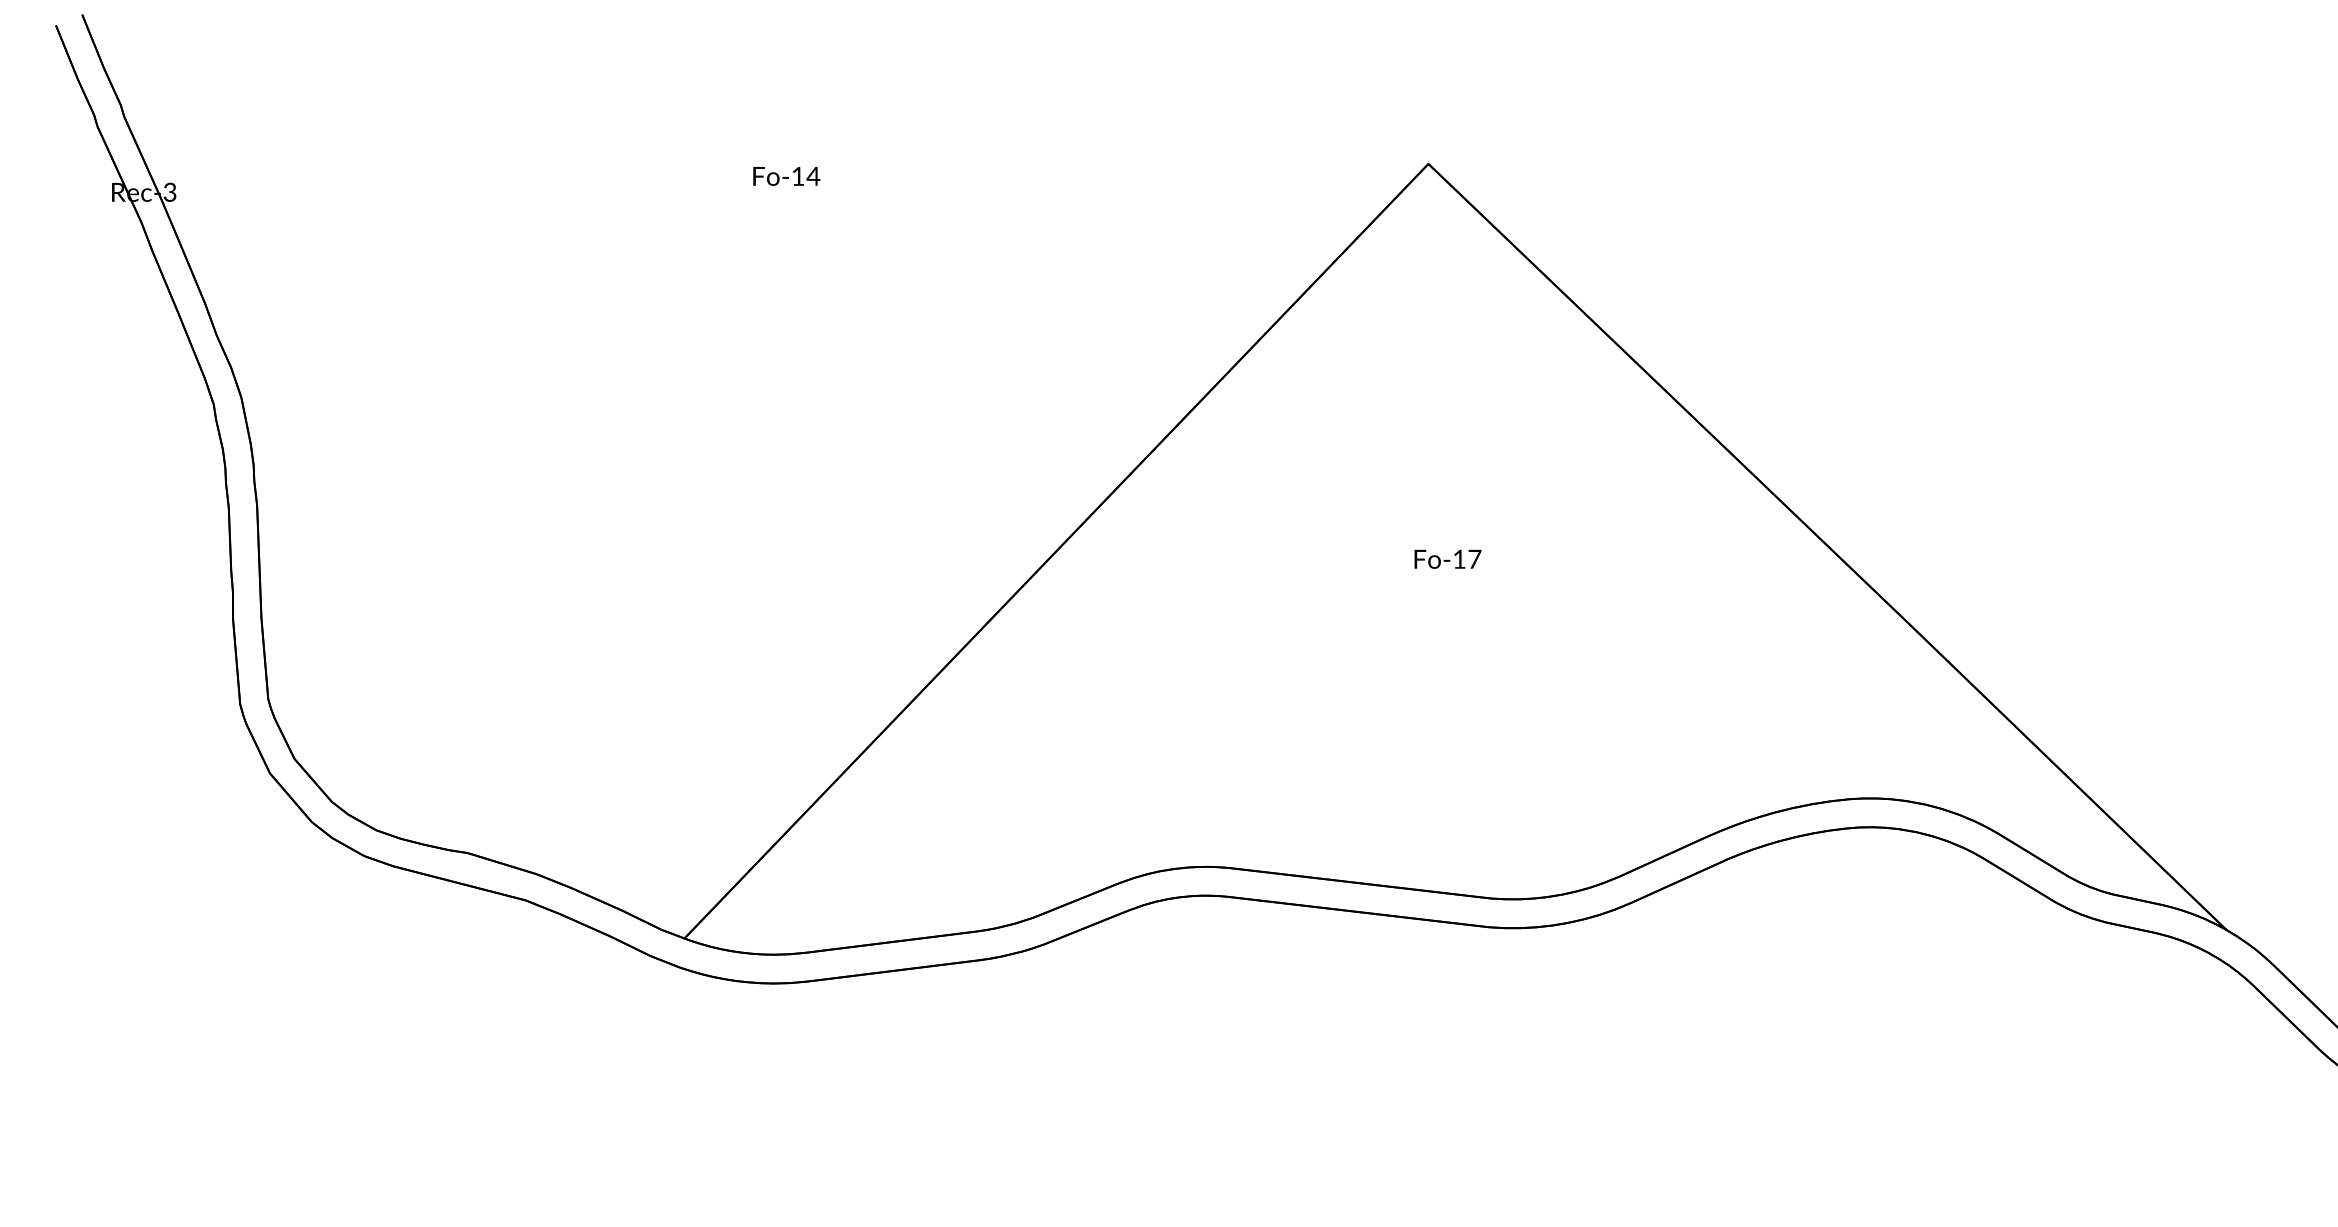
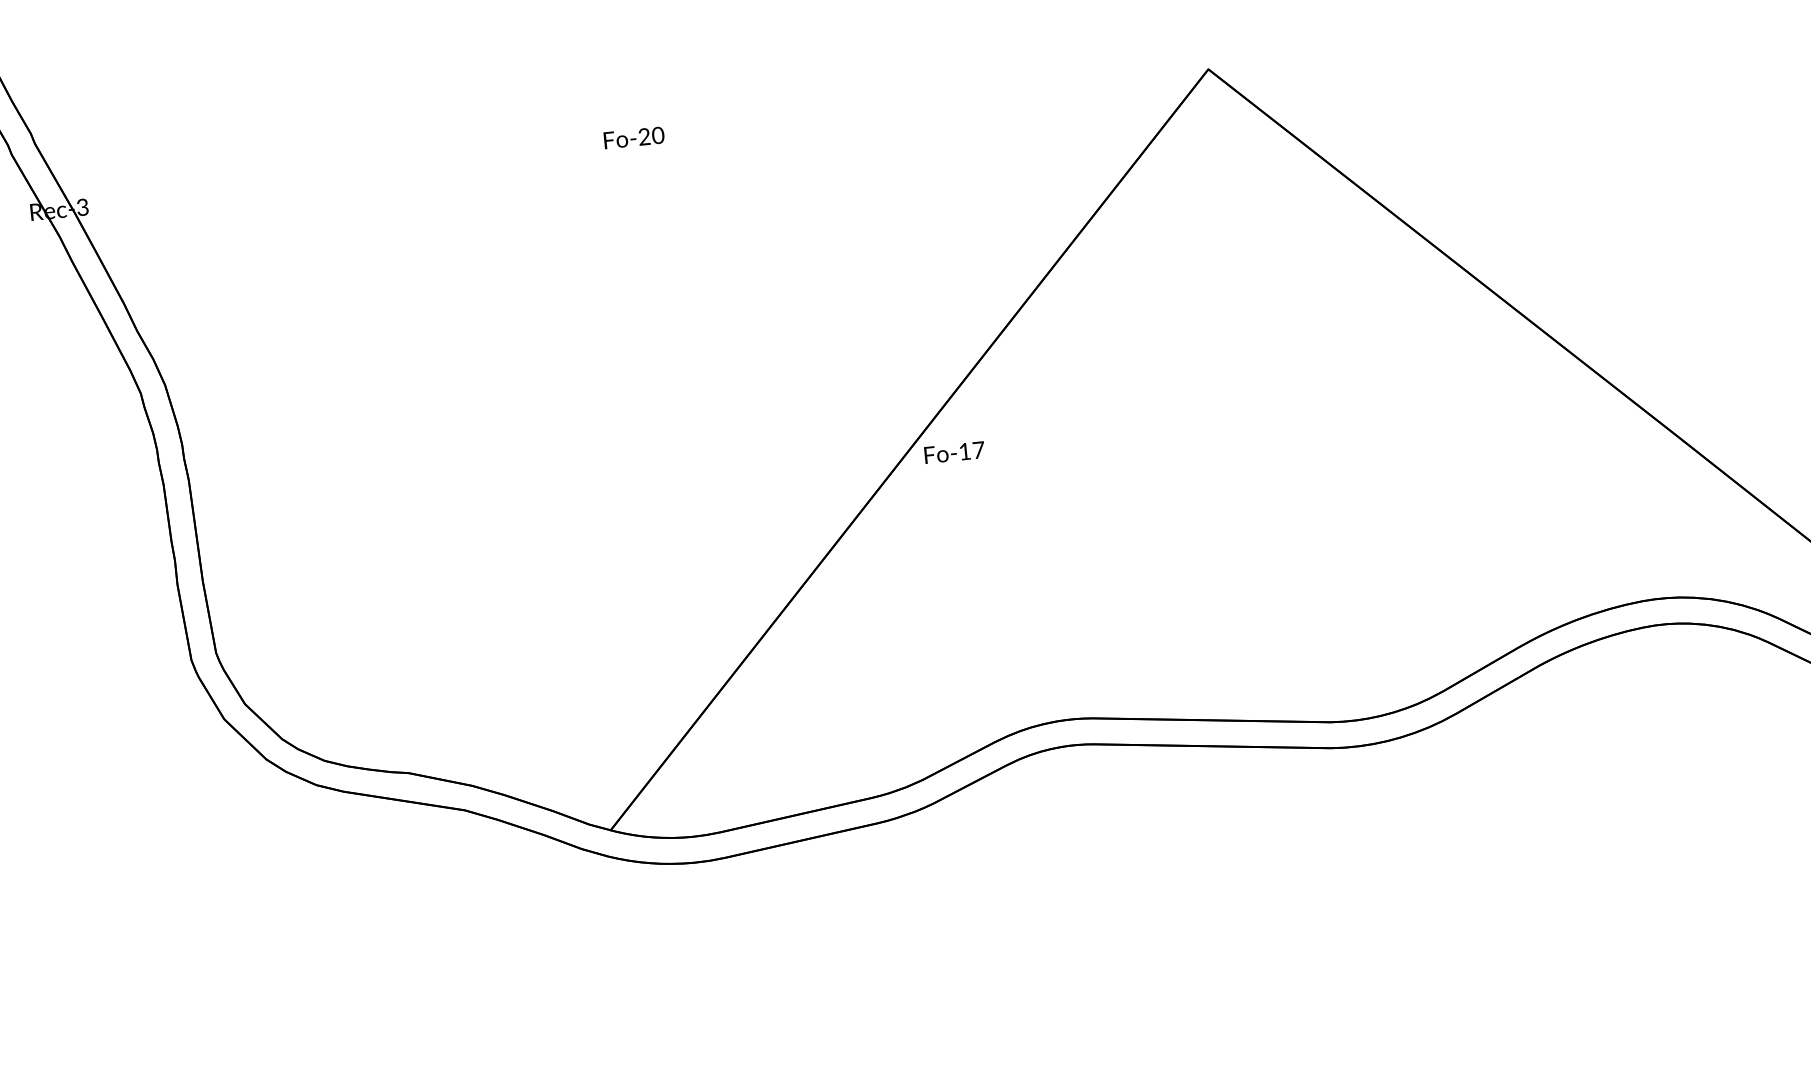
text: (805, 175) -> (650, 135), Fo-14 -> Fo-20
text: (1447, 558) -> (954, 451), moved

